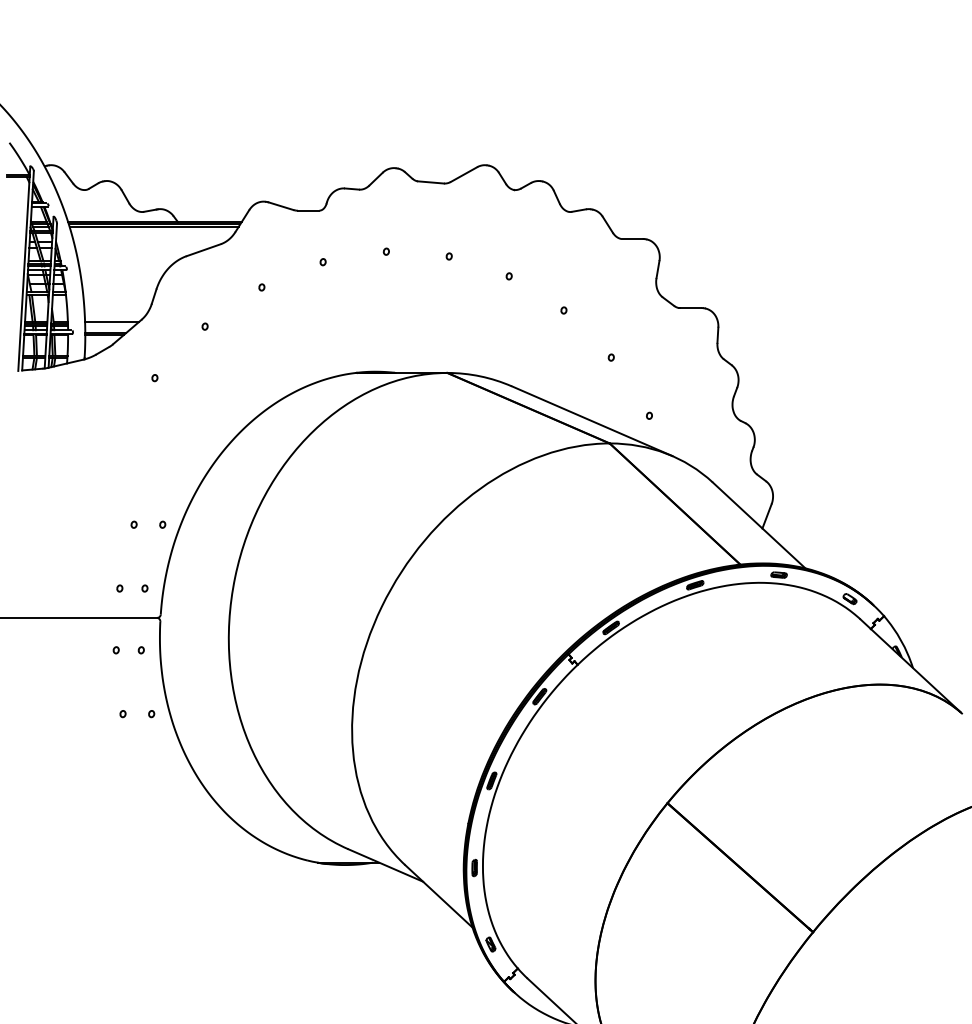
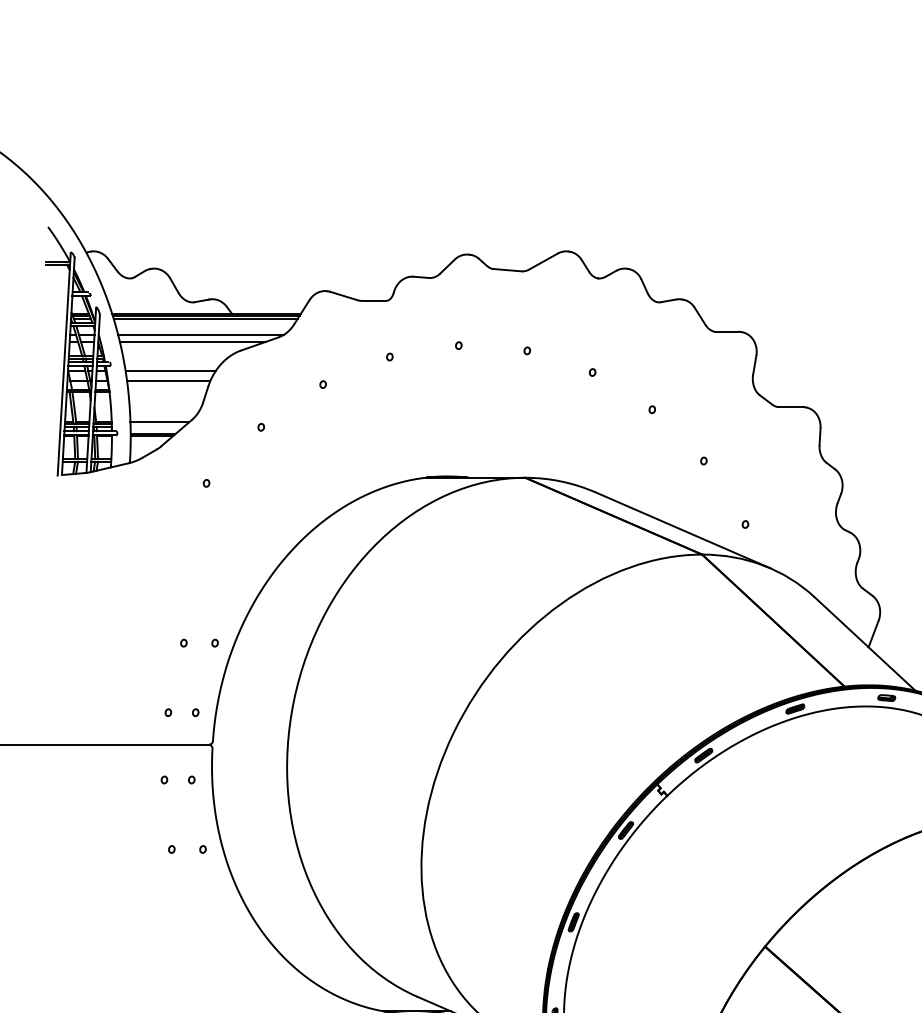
line: (149, 241) -> (200, 334), added
line: (142, 248) -> (193, 342), added
line: (121, 274) -> (170, 370), added
line: (120, 284) -> (169, 381), added

